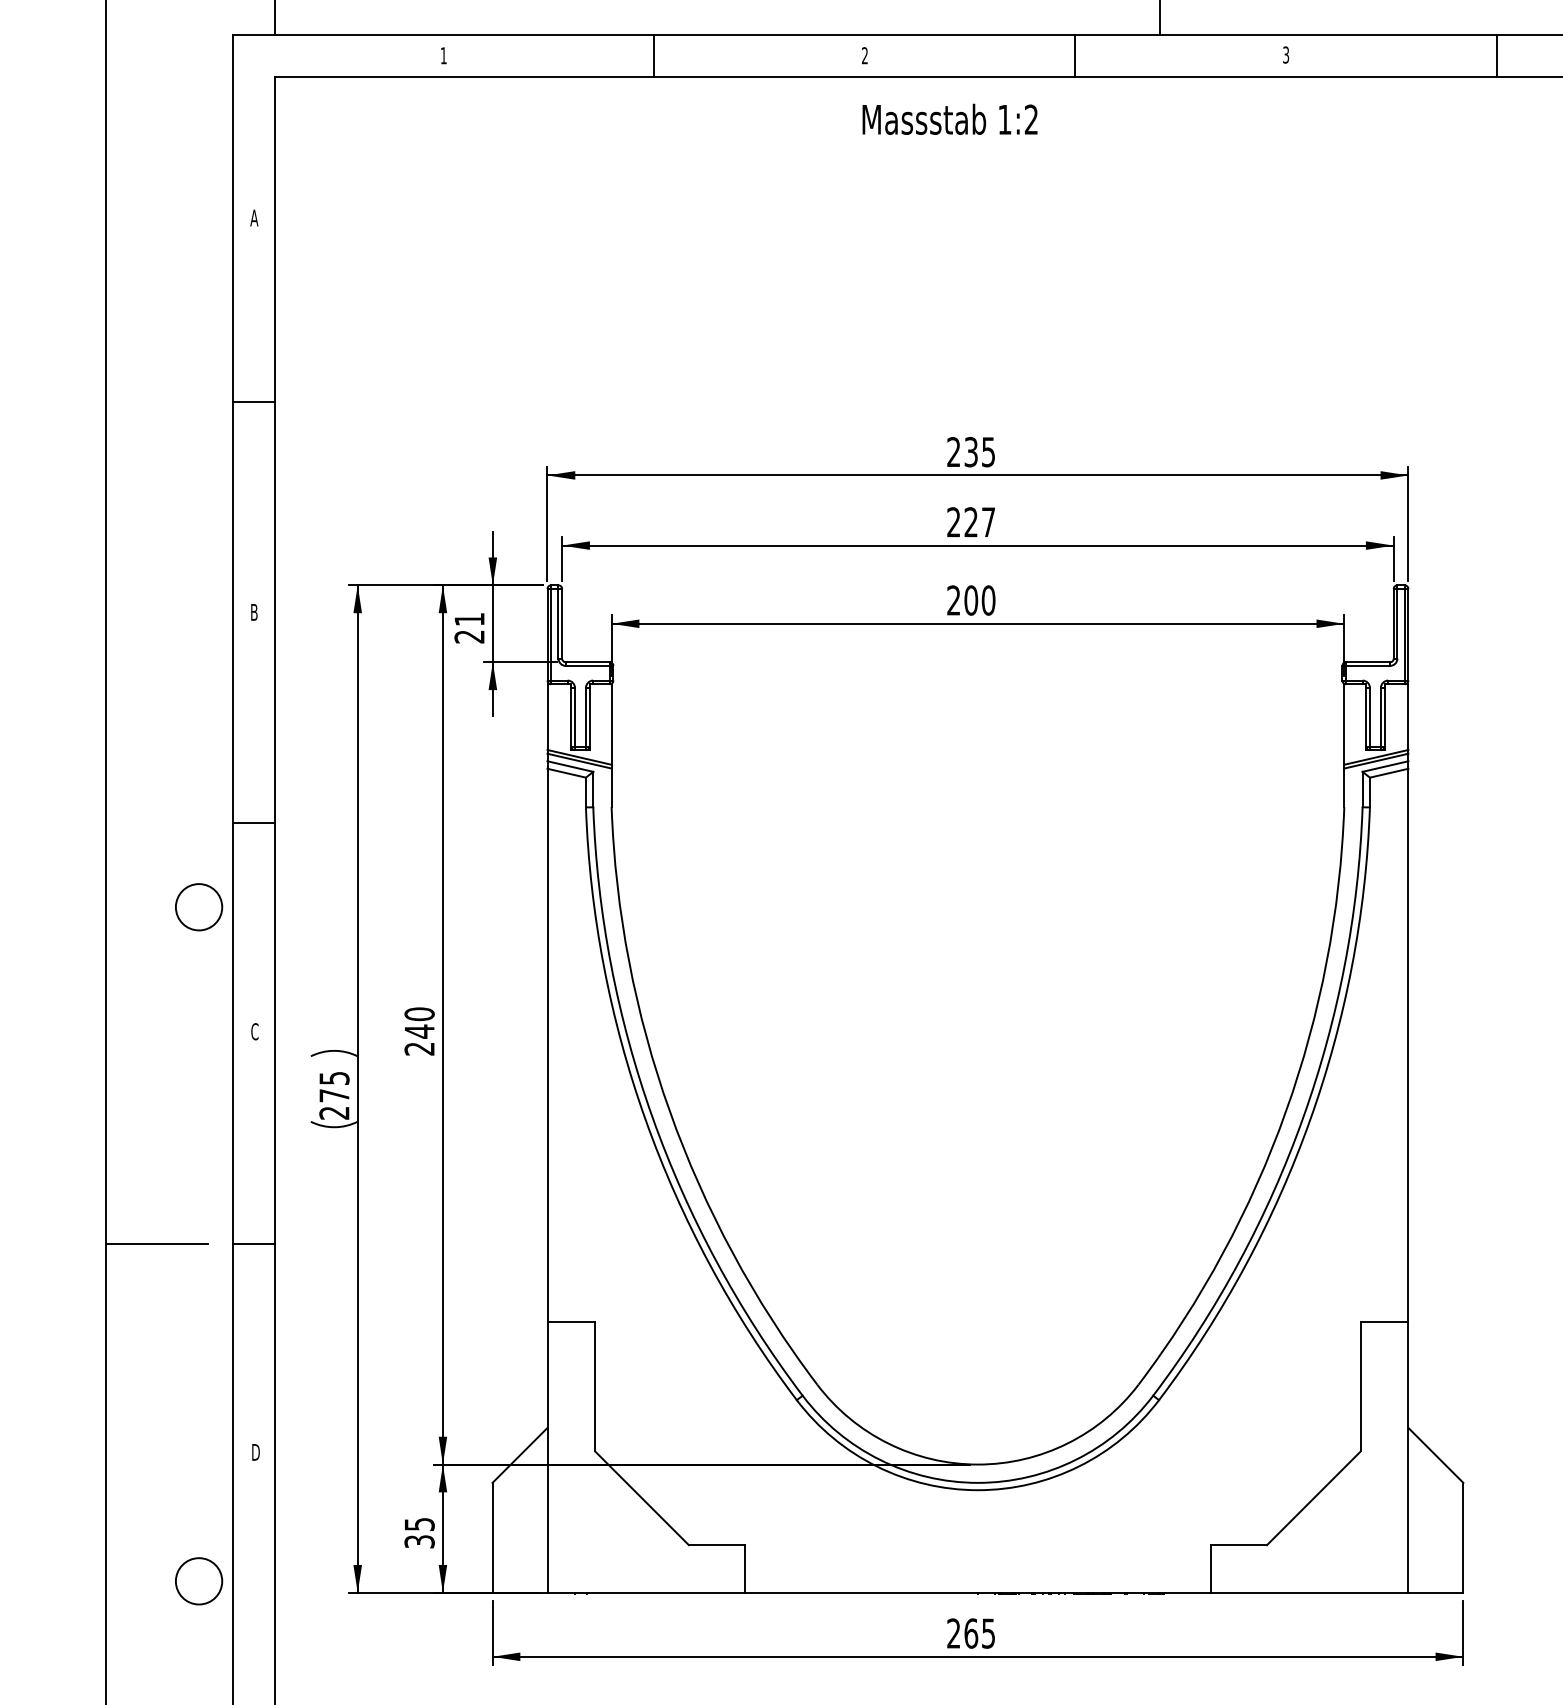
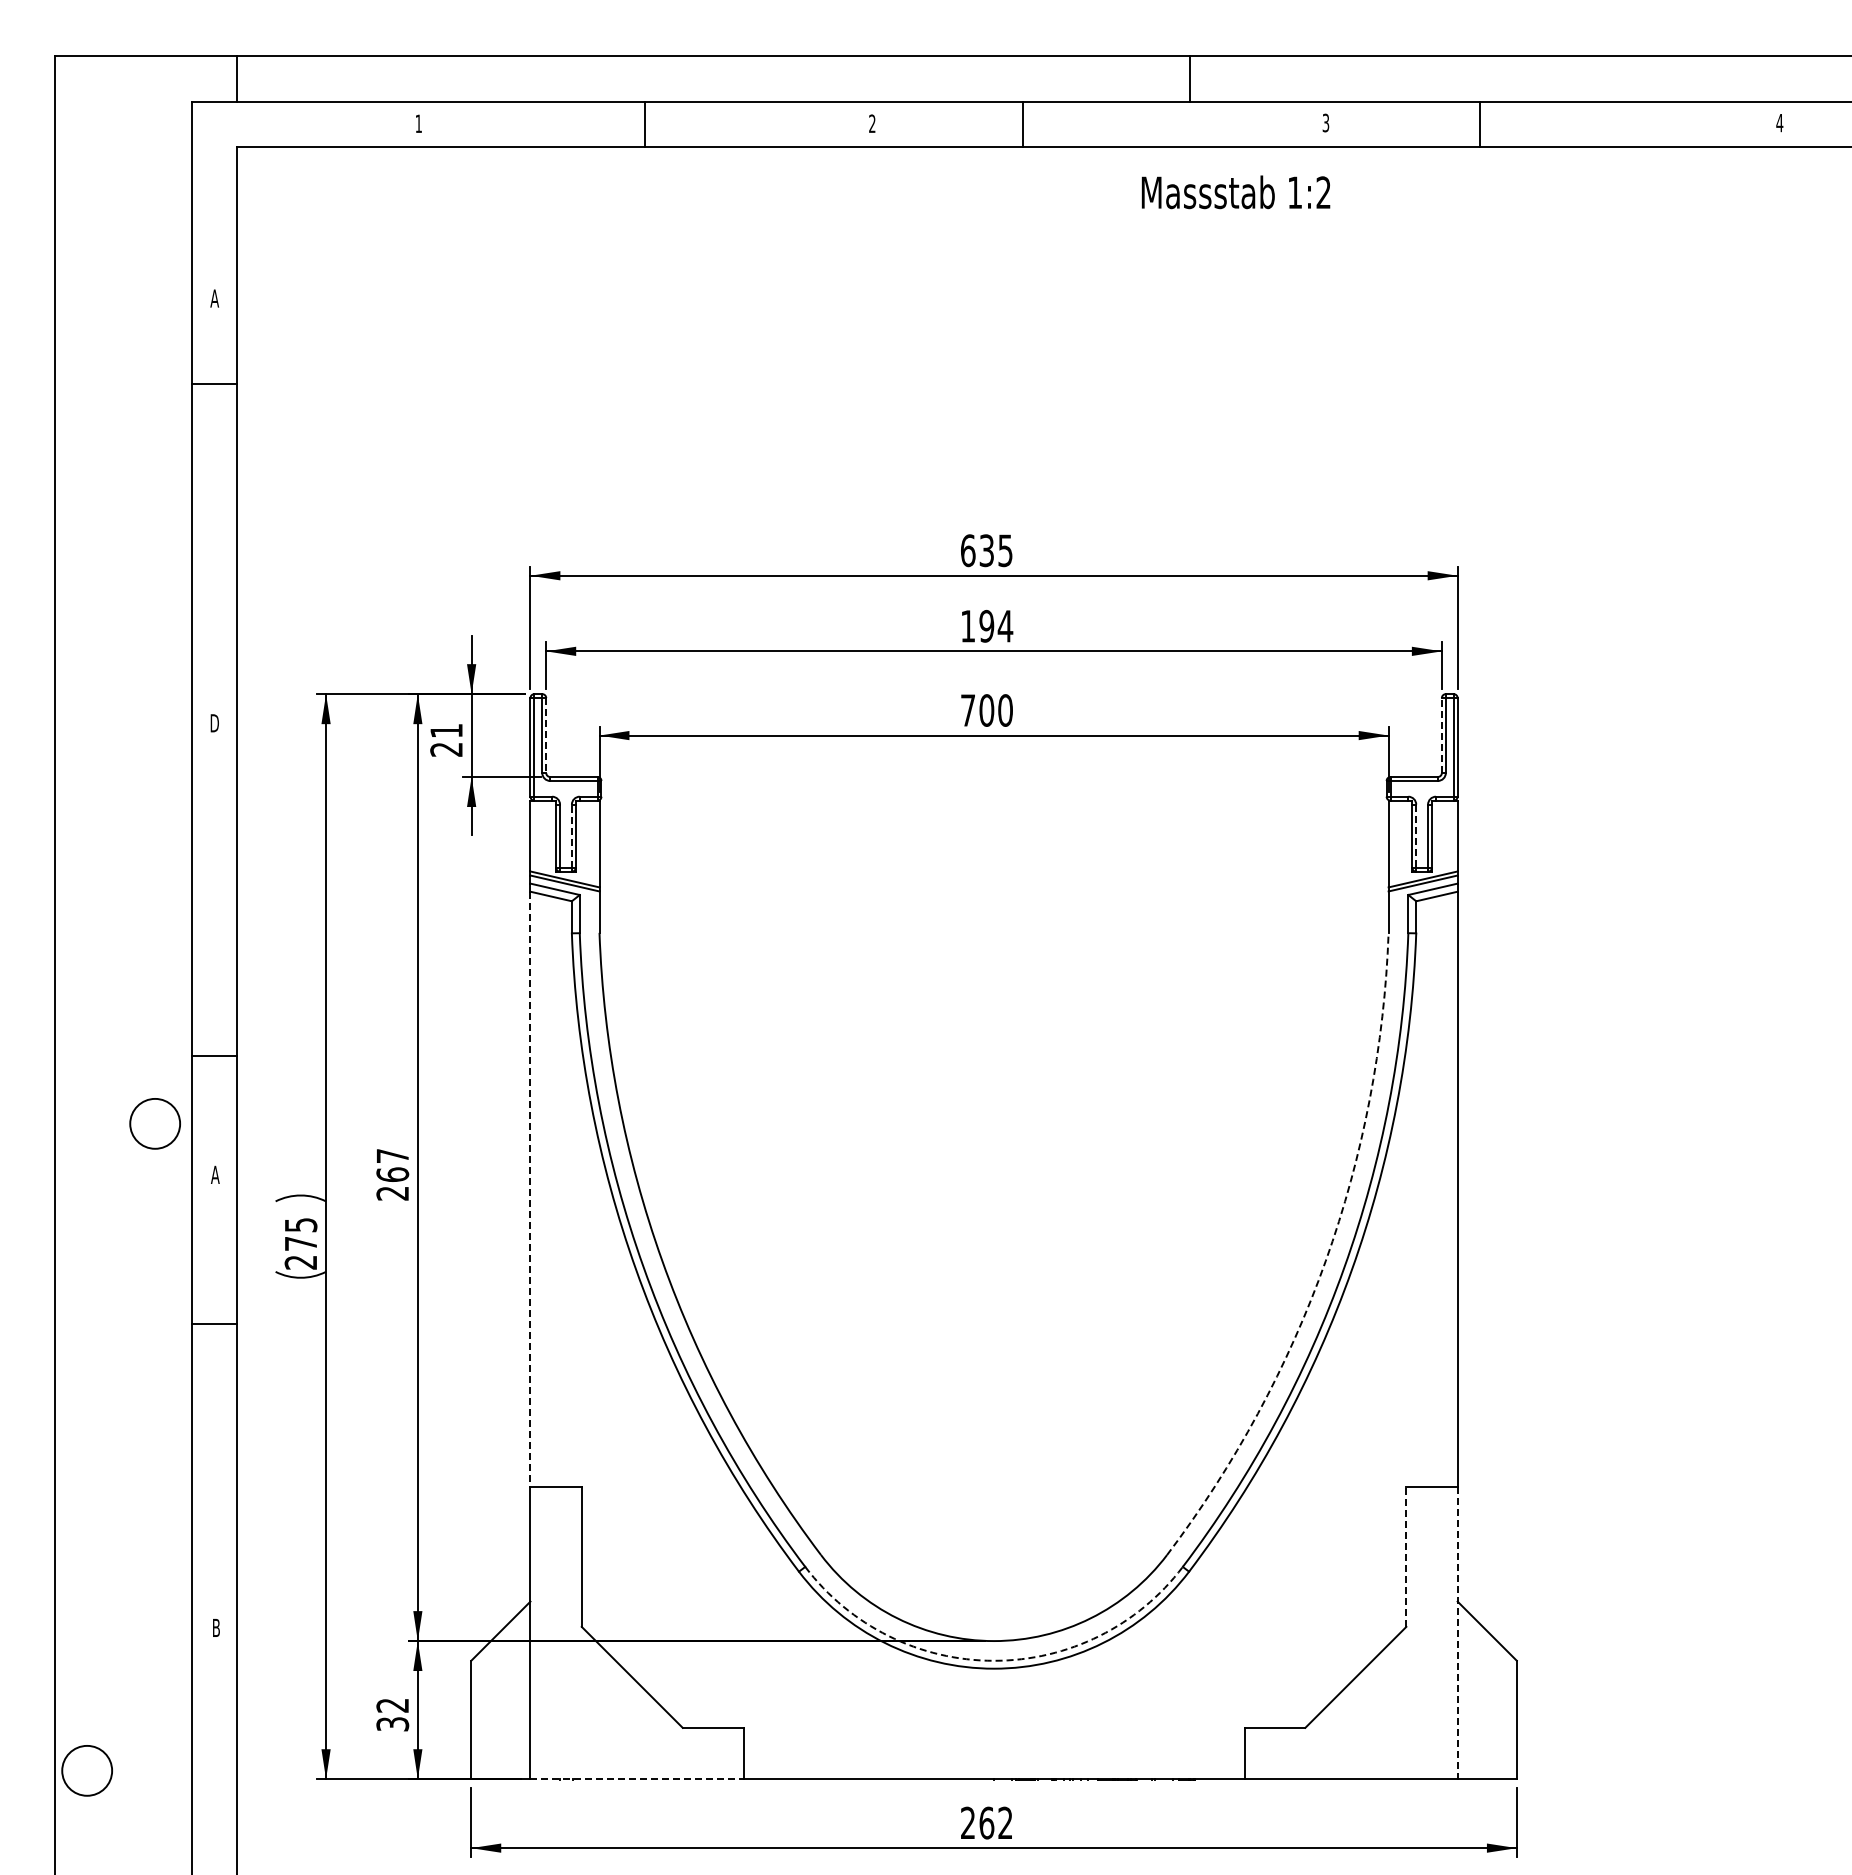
line: (1074, 55) -> (1022, 123), moved
line: (1496, 55) -> (1479, 123), moved
text: (949, 119) -> (1235, 192), moved
line: (253, 401) -> (213, 384), moved
text: (954, 451) -> (968, 550), 235 -> 635
text: (971, 521) -> (987, 625), 227 -> 194
text: (953, 600) -> (967, 710), 200 -> 700
text: (254, 612) -> (214, 723), B -> D
line: (1393, 623) -> (1441, 735), solid -> dashed
line: (562, 624) -> (546, 736), solid -> dashed
line: (585, 717) -> (571, 836), solid -> dashed
line: (1370, 717) -> (1416, 836), solid -> dashed
line: (253, 823) -> (213, 1056), moved
circle: (198, 906) -> (154, 1123), moved
text: (419, 1022) -> (392, 1165), 240 -> 267
text: (255, 1031) -> (215, 1174), C -> A
line: (547, 1045) -> (530, 1189), solid -> dashed
arc: (1285, 1112) -> (1325, 1261), solid -> dashed
line: (156, 1243) -> (109, 1403), removed
line: (253, 1243) -> (213, 1323), moved
line: (1360, 1386) -> (1406, 1557), solid -> dashed
text: (255, 1451) -> (216, 1627), D -> B
line: (1408, 1457) -> (1457, 1633), solid -> dashed
arc: (978, 1482) -> (994, 1660), solid -> dashed
text: (419, 1524) -> (392, 1705), 35 -> 32
circle: (198, 1581) -> (86, 1770), moved
line: (645, 1593) -> (636, 1779), solid -> dashed
text: (988, 1633) -> (1005, 1822), 265 -> 262

